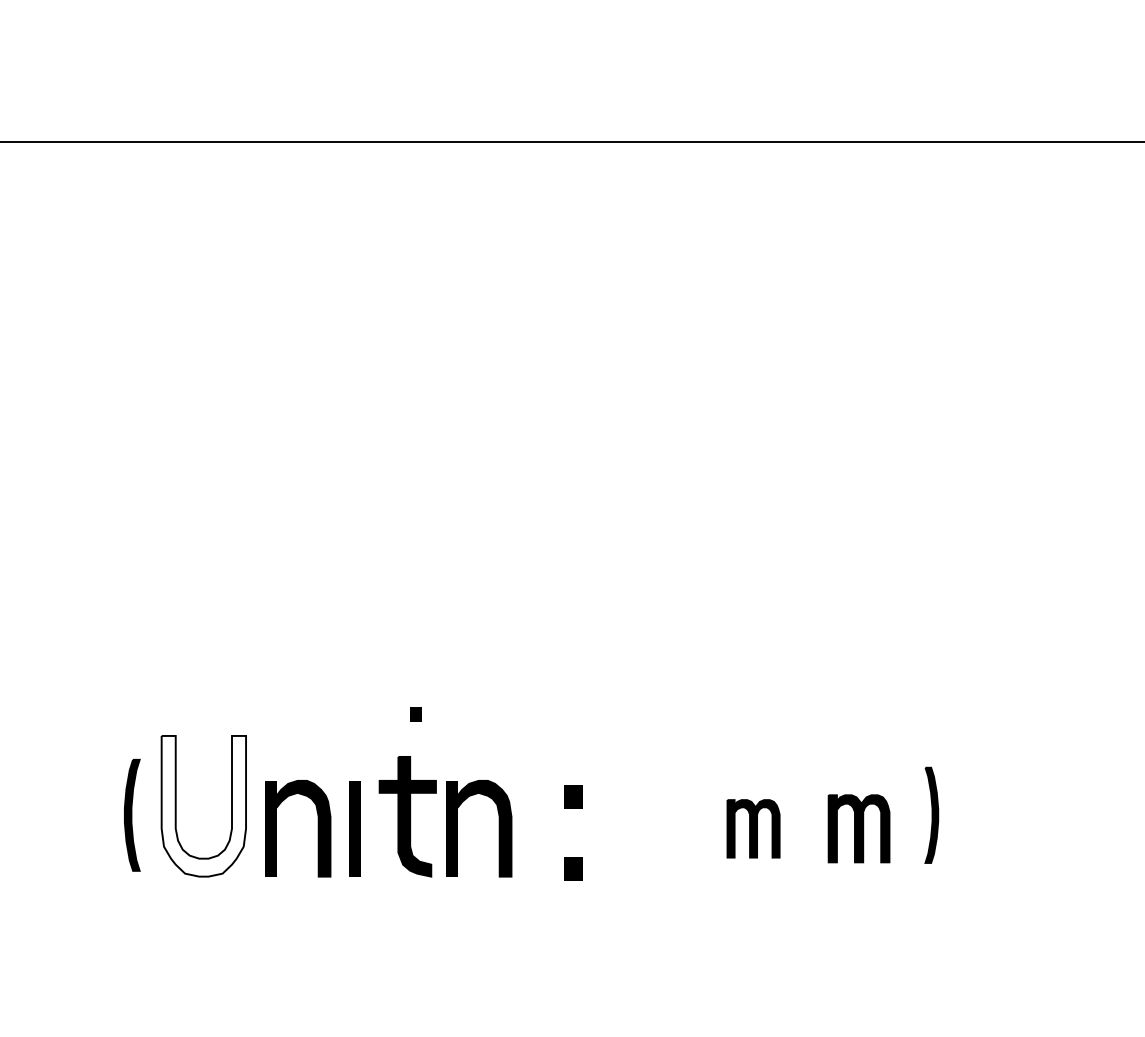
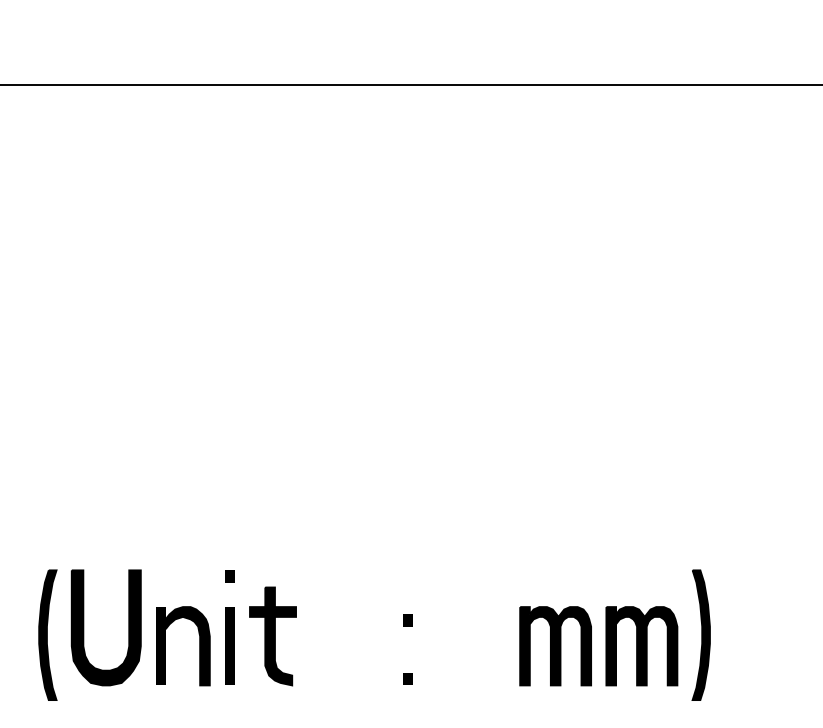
part: (415, 714) -> (229, 576), moved
part: (572, 797) -> (407, 620), size x0.62
fill: (203, 805) -> (106, 627), added
part: (131, 815) -> (47, 635), size x1.43
part: (931, 815) -> (701, 635), size x1.67
part: (498, 828) -> (347, 646), removed
part: (753, 828) -> (555, 646), size x1.67
part: (858, 828) -> (641, 646), size x1.43
part: (572, 869) -> (407, 679), size x0.62

